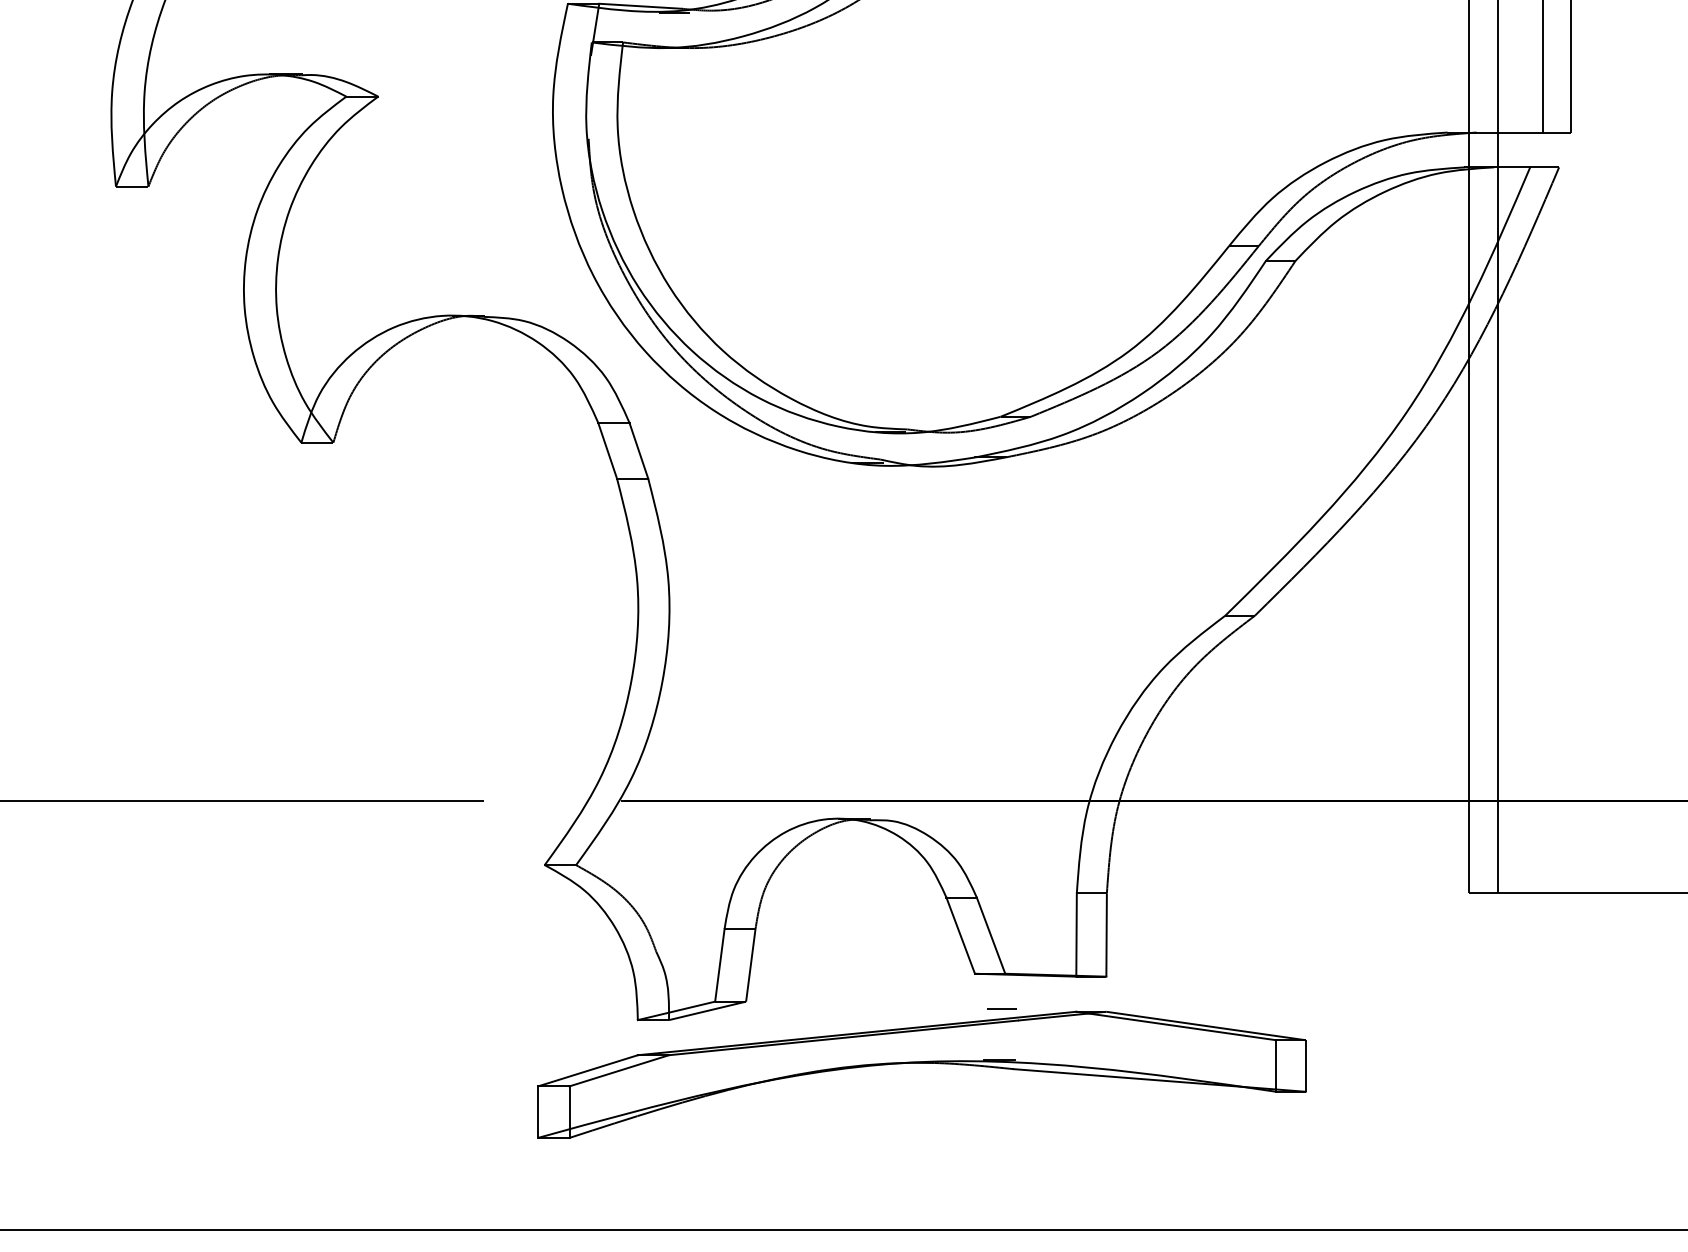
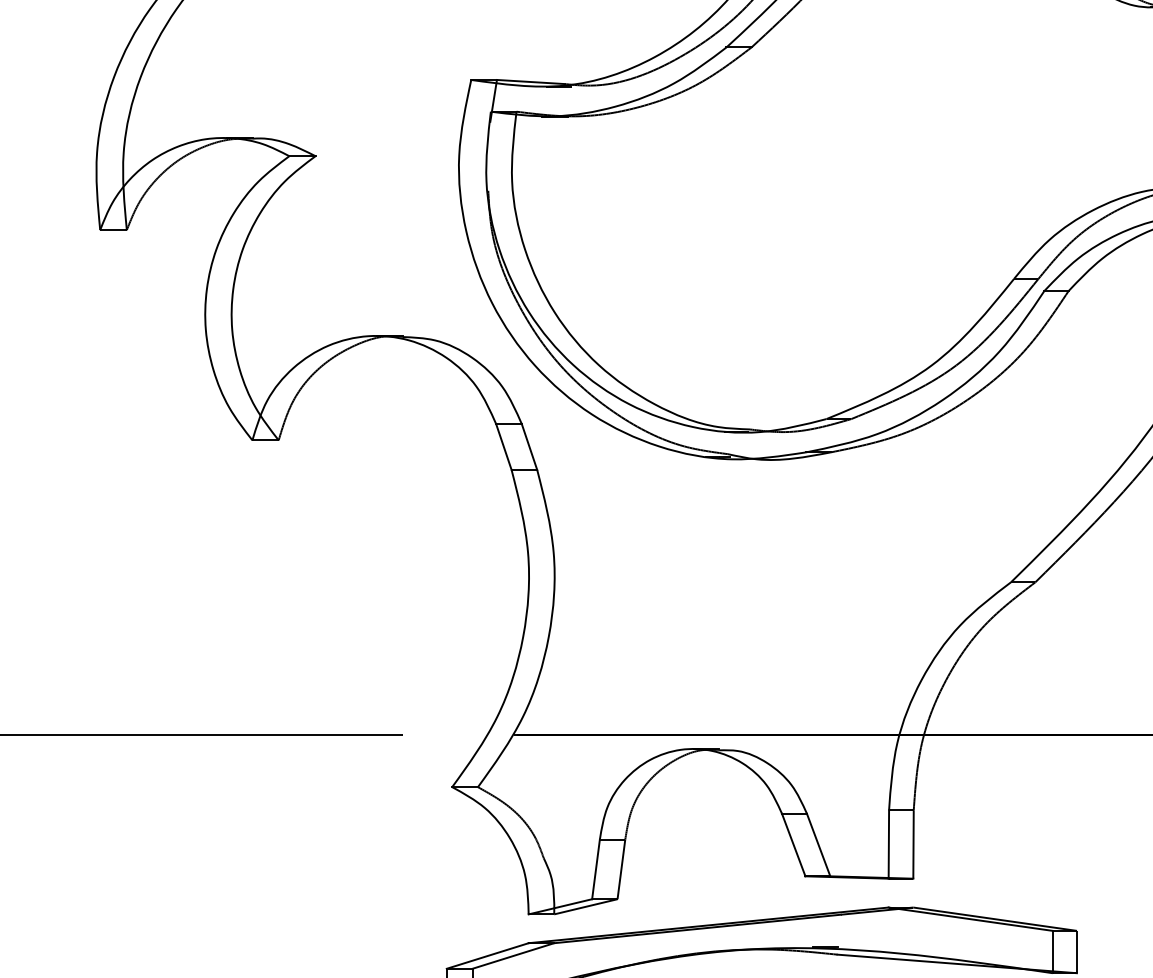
line: (1001, 1008) -> (827, 904), removed

